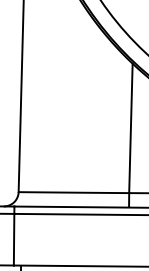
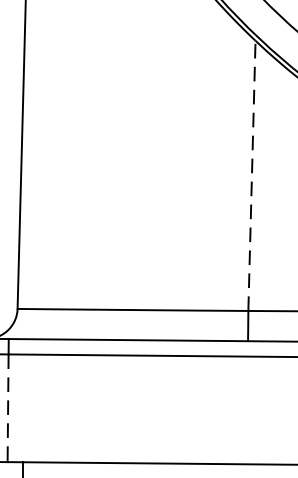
line: (130, 128) -> (251, 176), solid -> dashed
line: (14, 239) -> (8, 407), solid -> dashed

